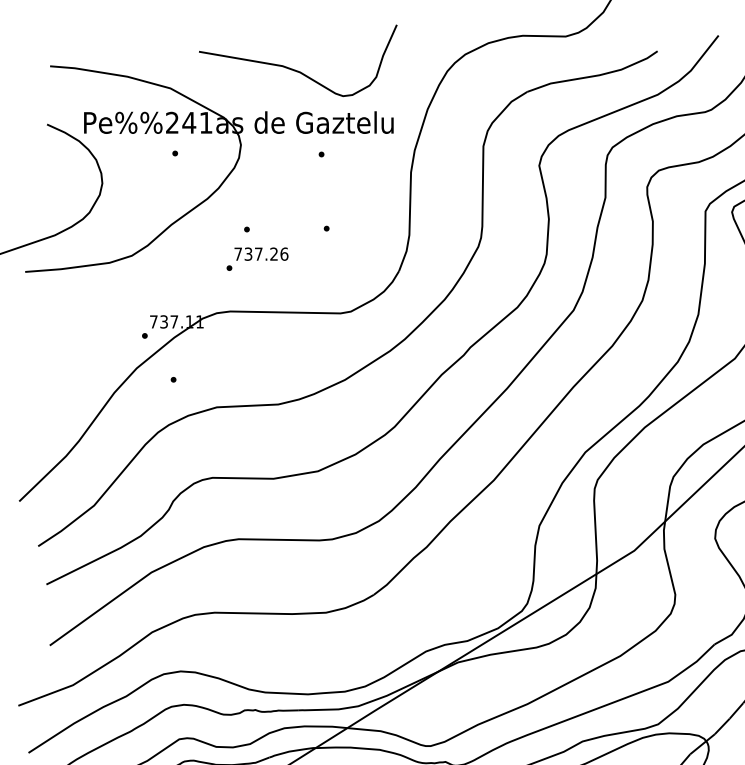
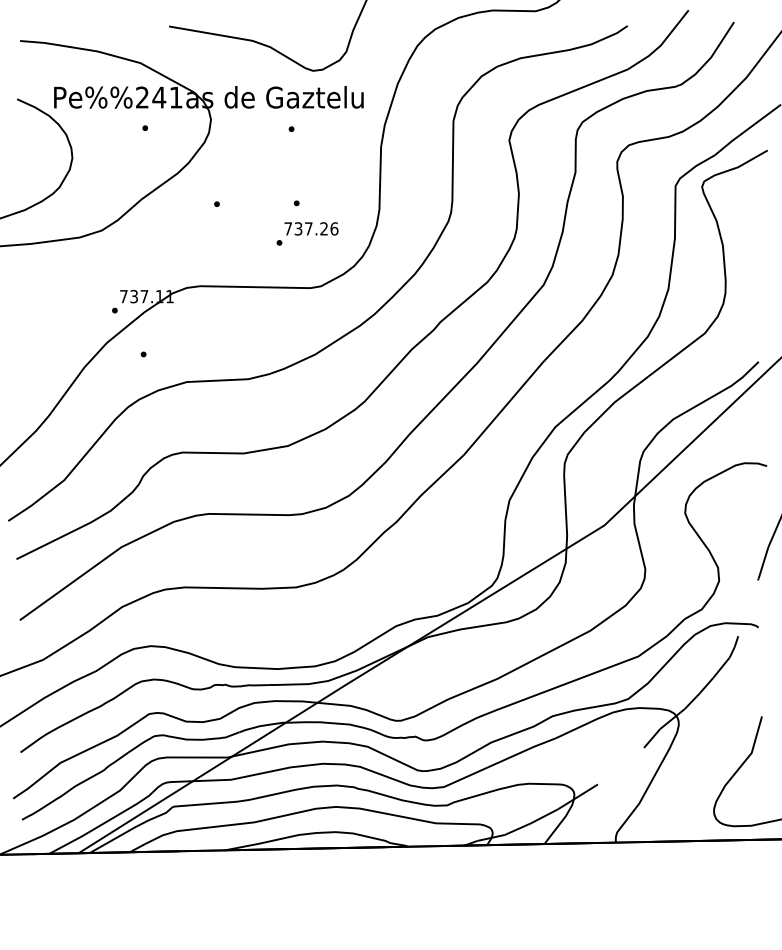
text: (257, 258) -> (307, 233), moved

